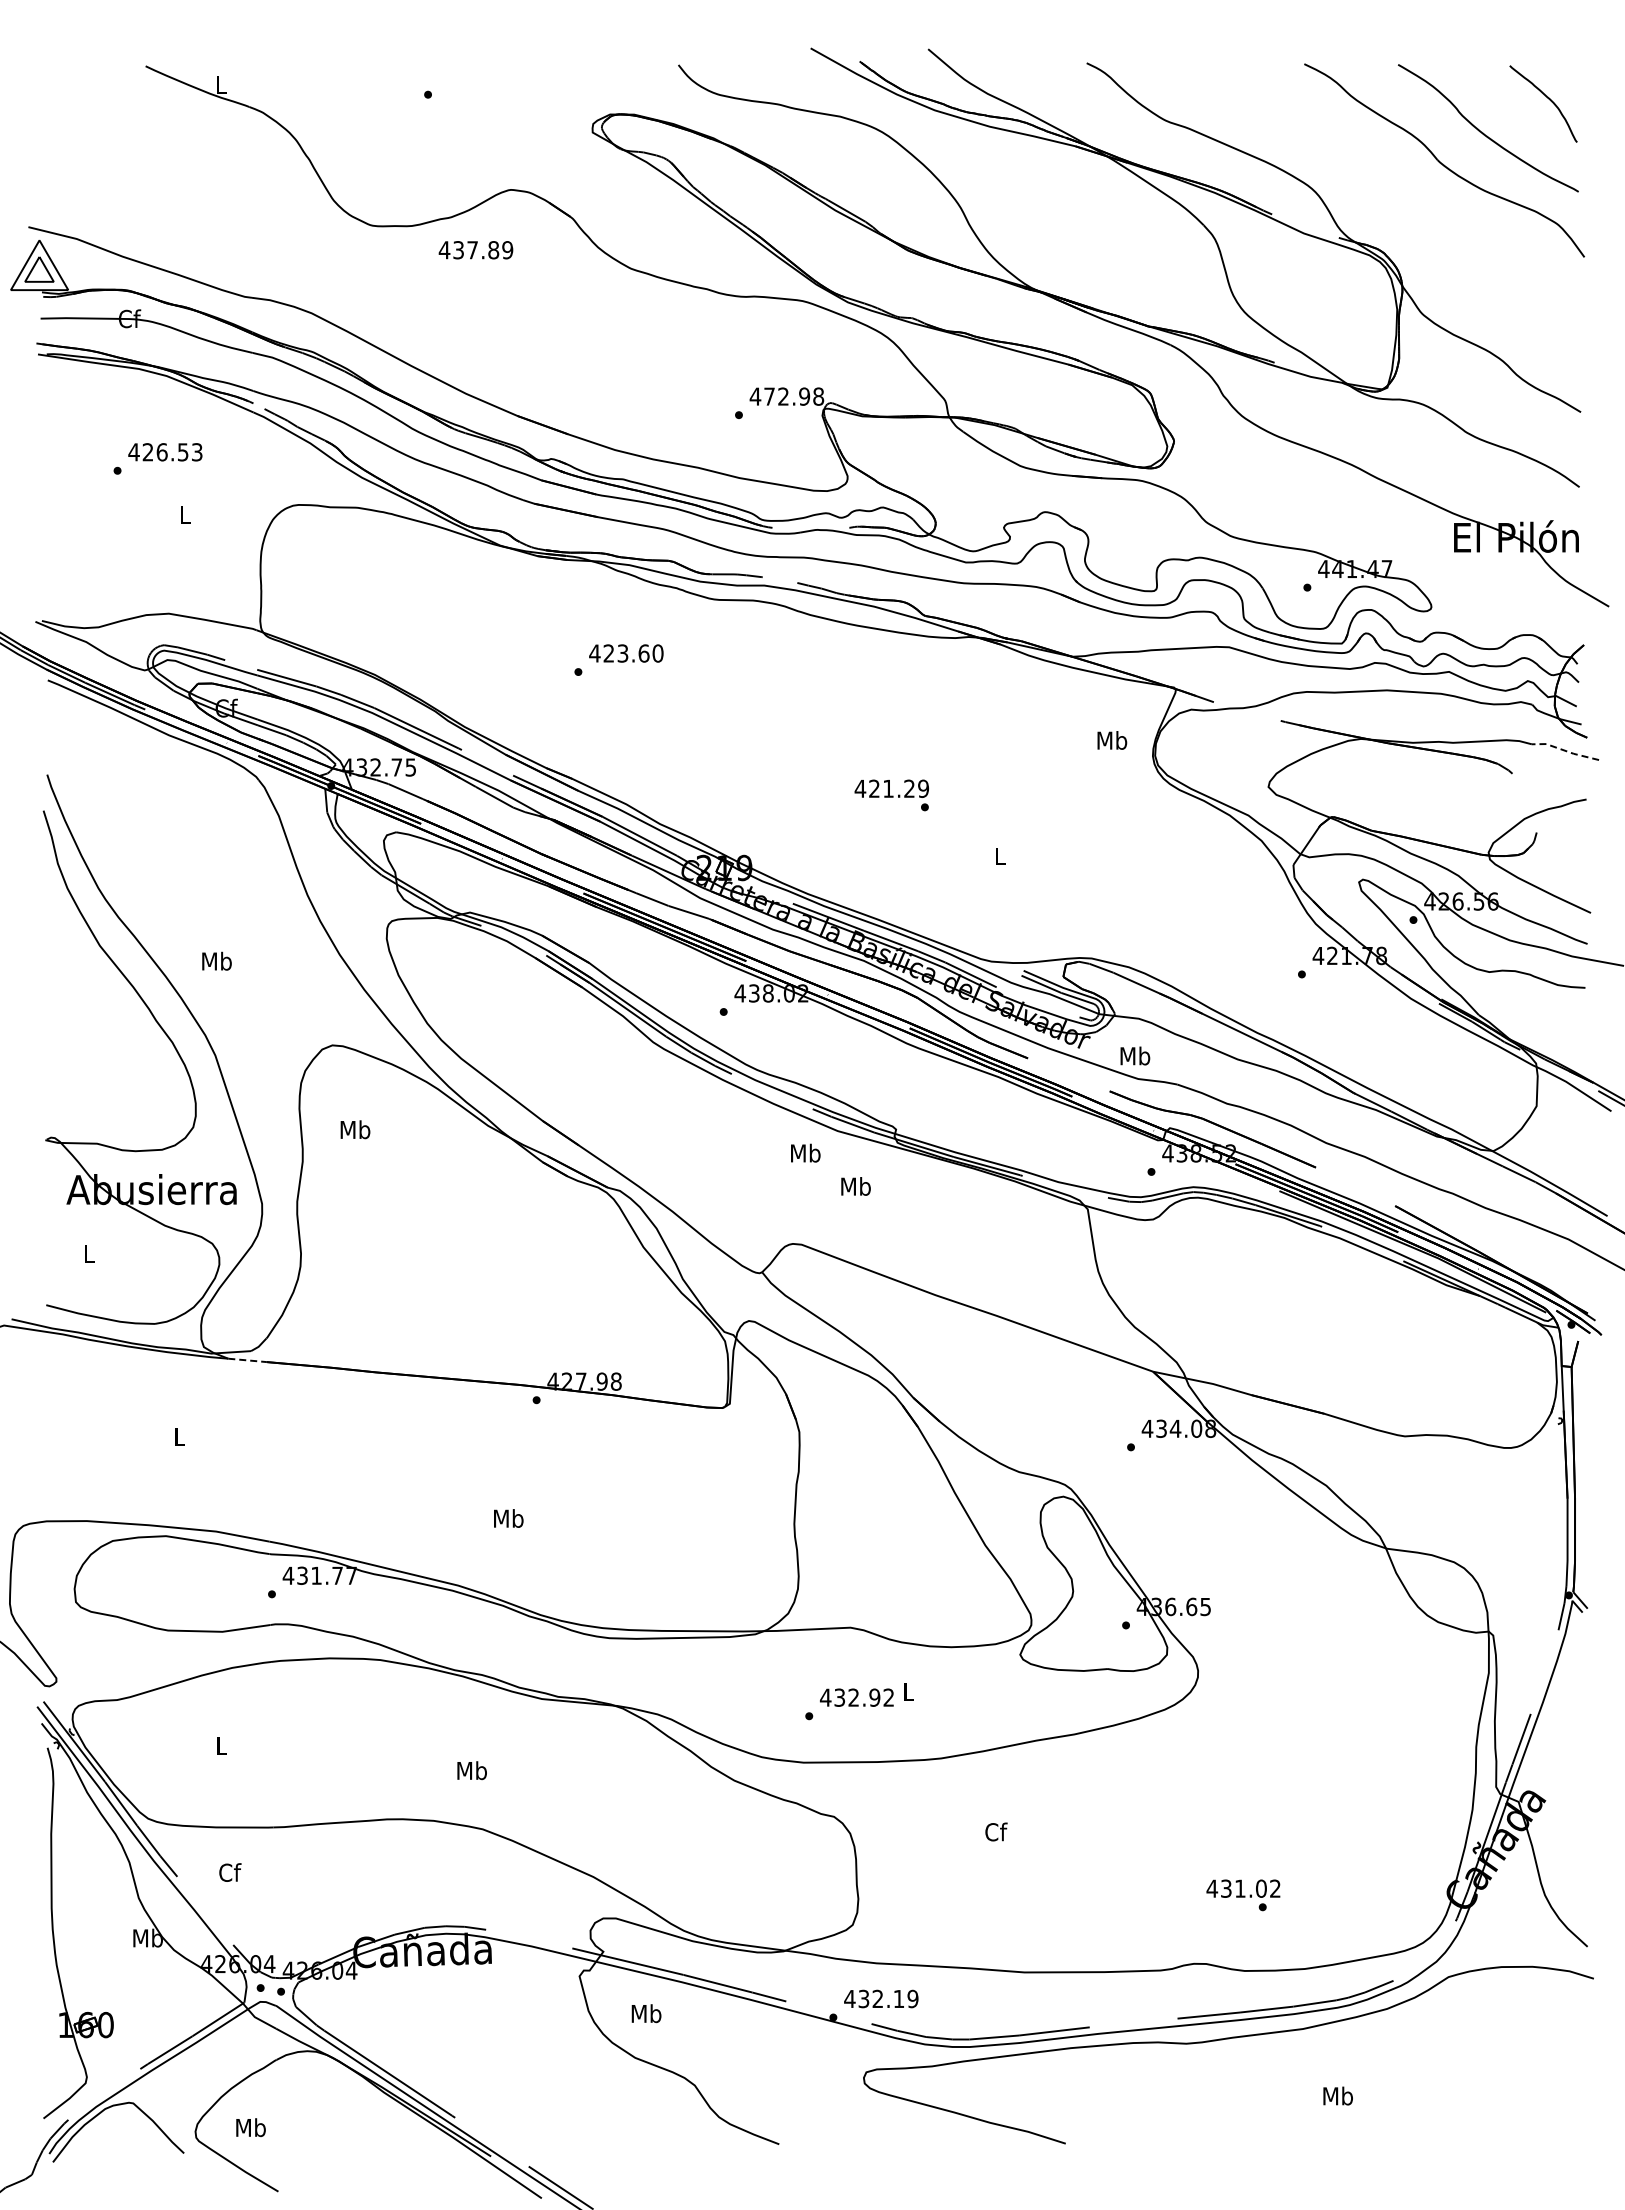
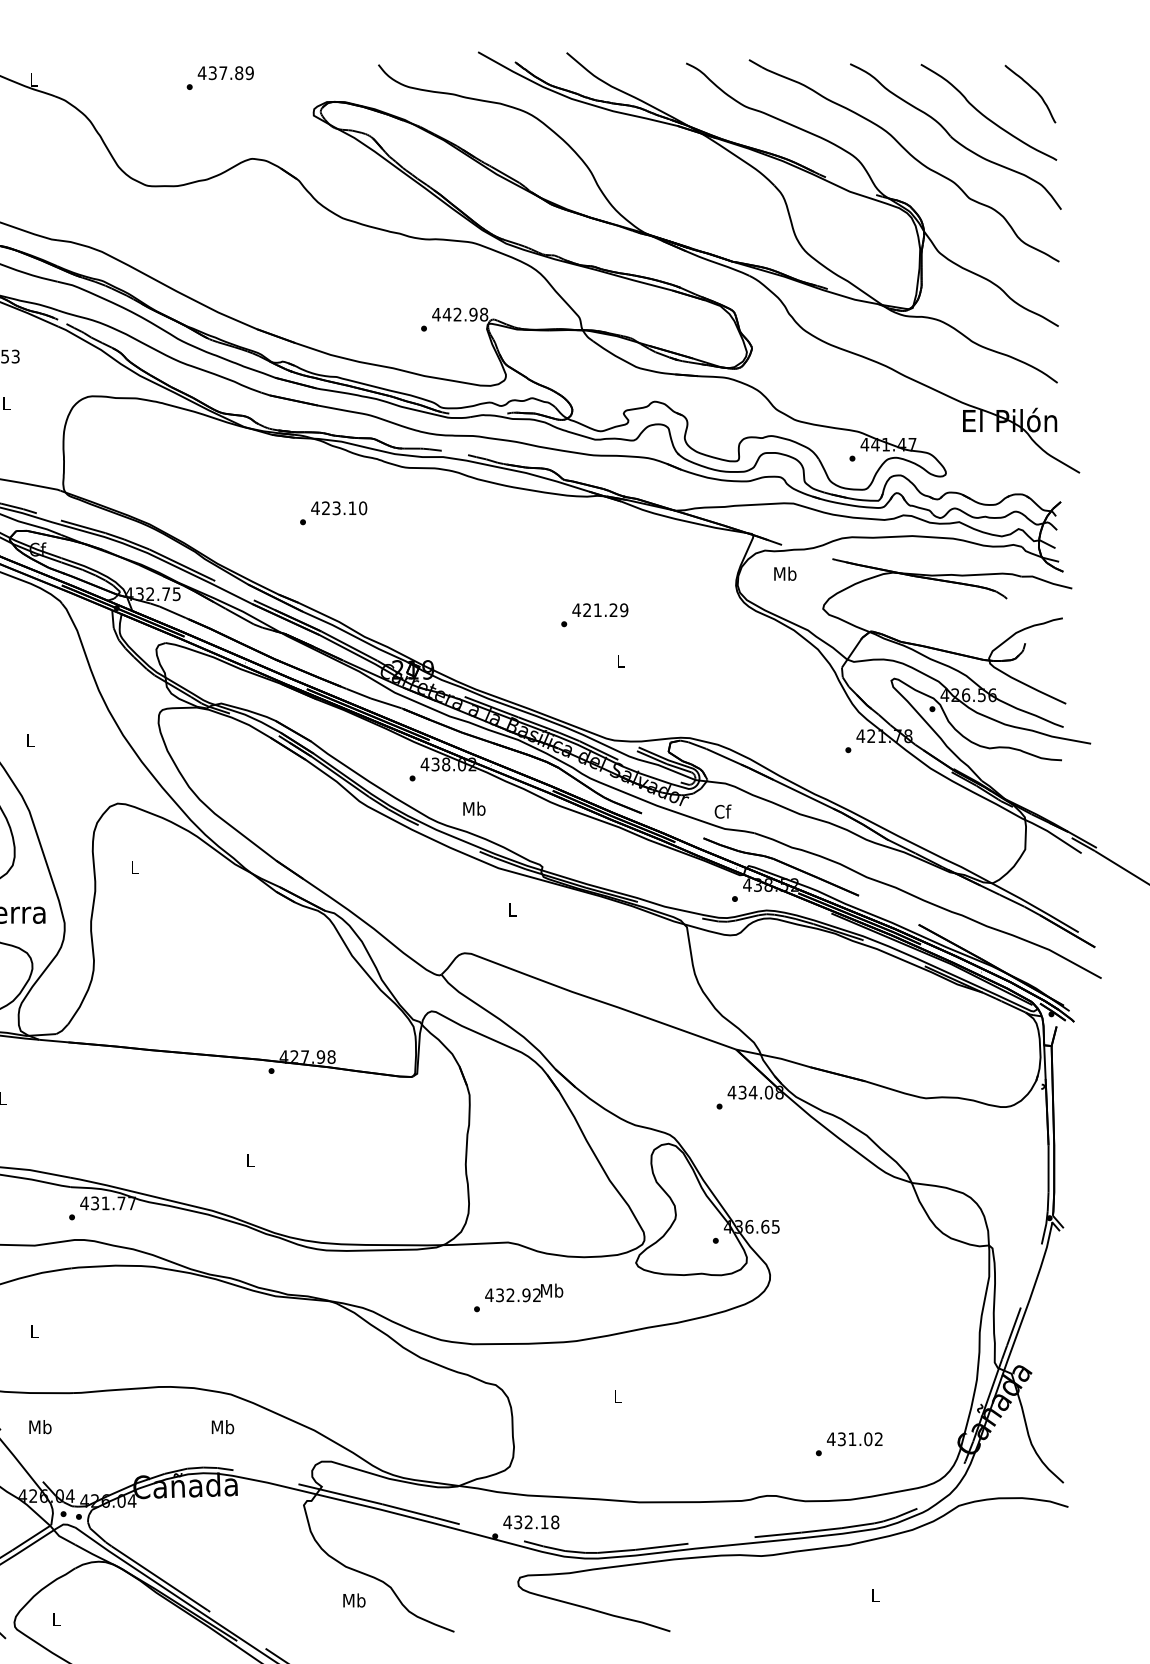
part: (1383, 184) -> (909, 154), added
text: (475, 250) -> (225, 73), moved
text: (769, 396) -> (447, 314), 472.98 -> 442.98
text: (643, 653) -> (352, 508), 423.60 -> 423.10
text: (1112, 740) -> (785, 573), moved
line: (1564, 750) -> (1046, 581), dashed -> solid
text: (891, 788) -> (600, 610), moved
text: (216, 960) -> (30, 739), Mb -> L
text: (1135, 1055) -> (722, 811), Mb -> Cf
text: (355, 1129) -> (135, 867), Mb -> L
text: (805, 1152) -> (474, 808), moved
text: (855, 1186) -> (511, 910), Mb -> L
line: (248, 1360) -> (54, 1041), dashed -> solid
text: (508, 1518) -> (250, 1160), Mb -> L
text: (908, 1691) -> (551, 1290), L -> Mb
text: (471, 1770) -> (222, 1427), moved
text: (996, 1831) -> (618, 1396), Cf -> L
text: (229, 1872) -> (40, 1427), Cf -> Mb
text: (1243, 1888) -> (854, 1439), moved
text: (912, 1999) -> (554, 1522), 432.19 -> 432.18
text: (646, 2013) -> (354, 1600), moved
text: (1337, 2095) -> (875, 1595), Mb -> L
text: (250, 2127) -> (55, 1619), Mb -> L

